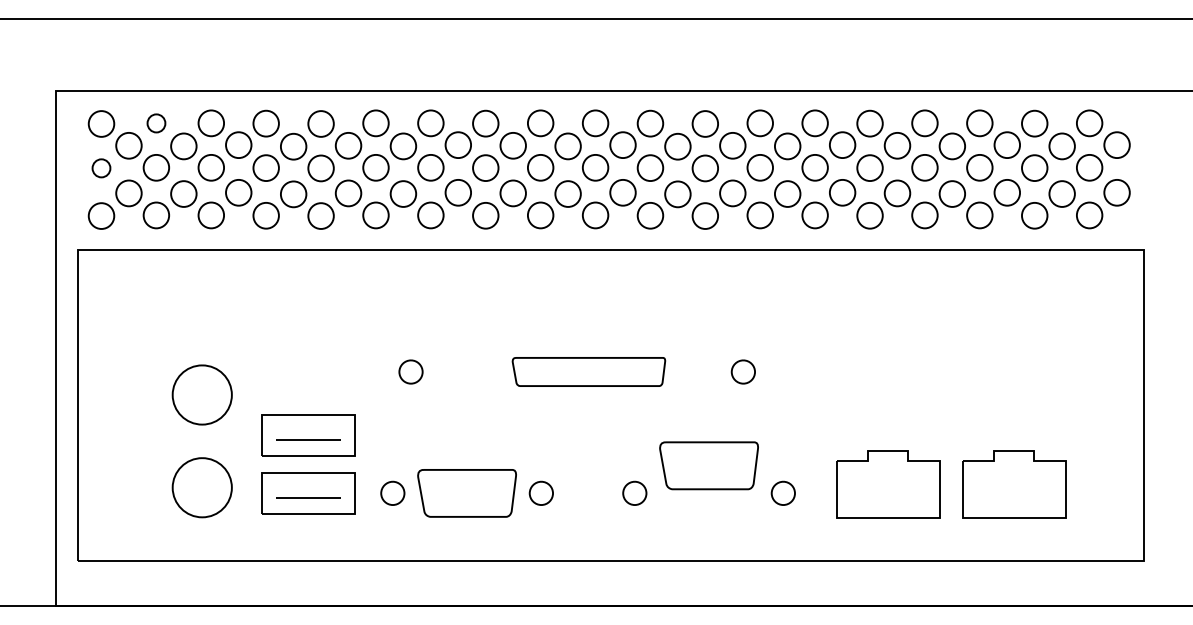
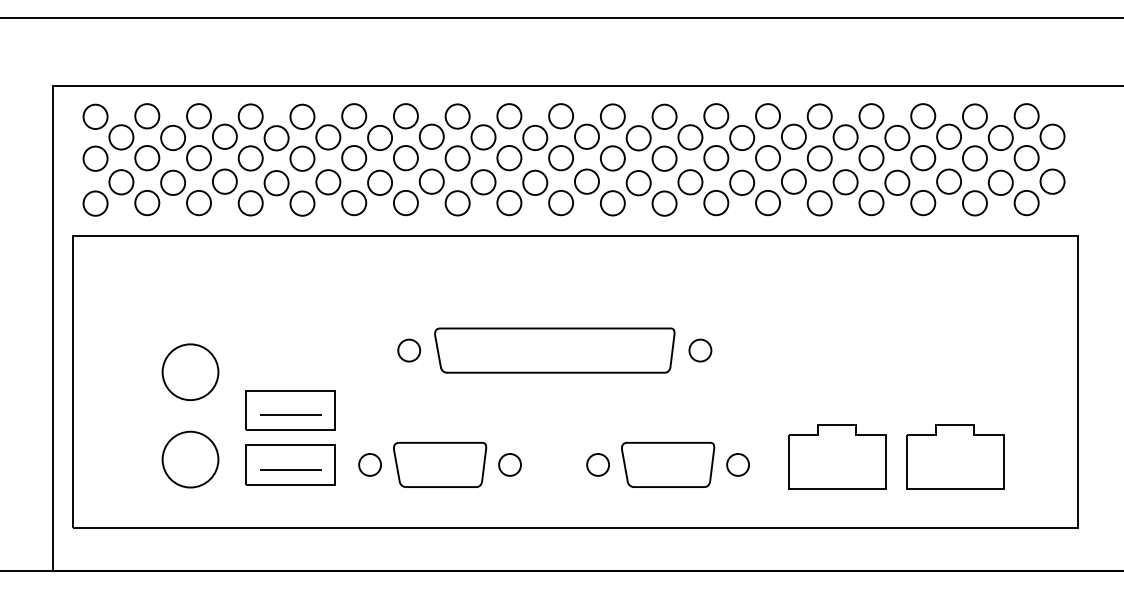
part: (156, 123) -> (147, 116), size x1.43
part: (101, 168) -> (95, 158), size x1.43
part: (411, 371) -> (409, 350), moved
part: (588, 371) -> (554, 350), size x1.67
part: (709, 465) -> (668, 464), moved

